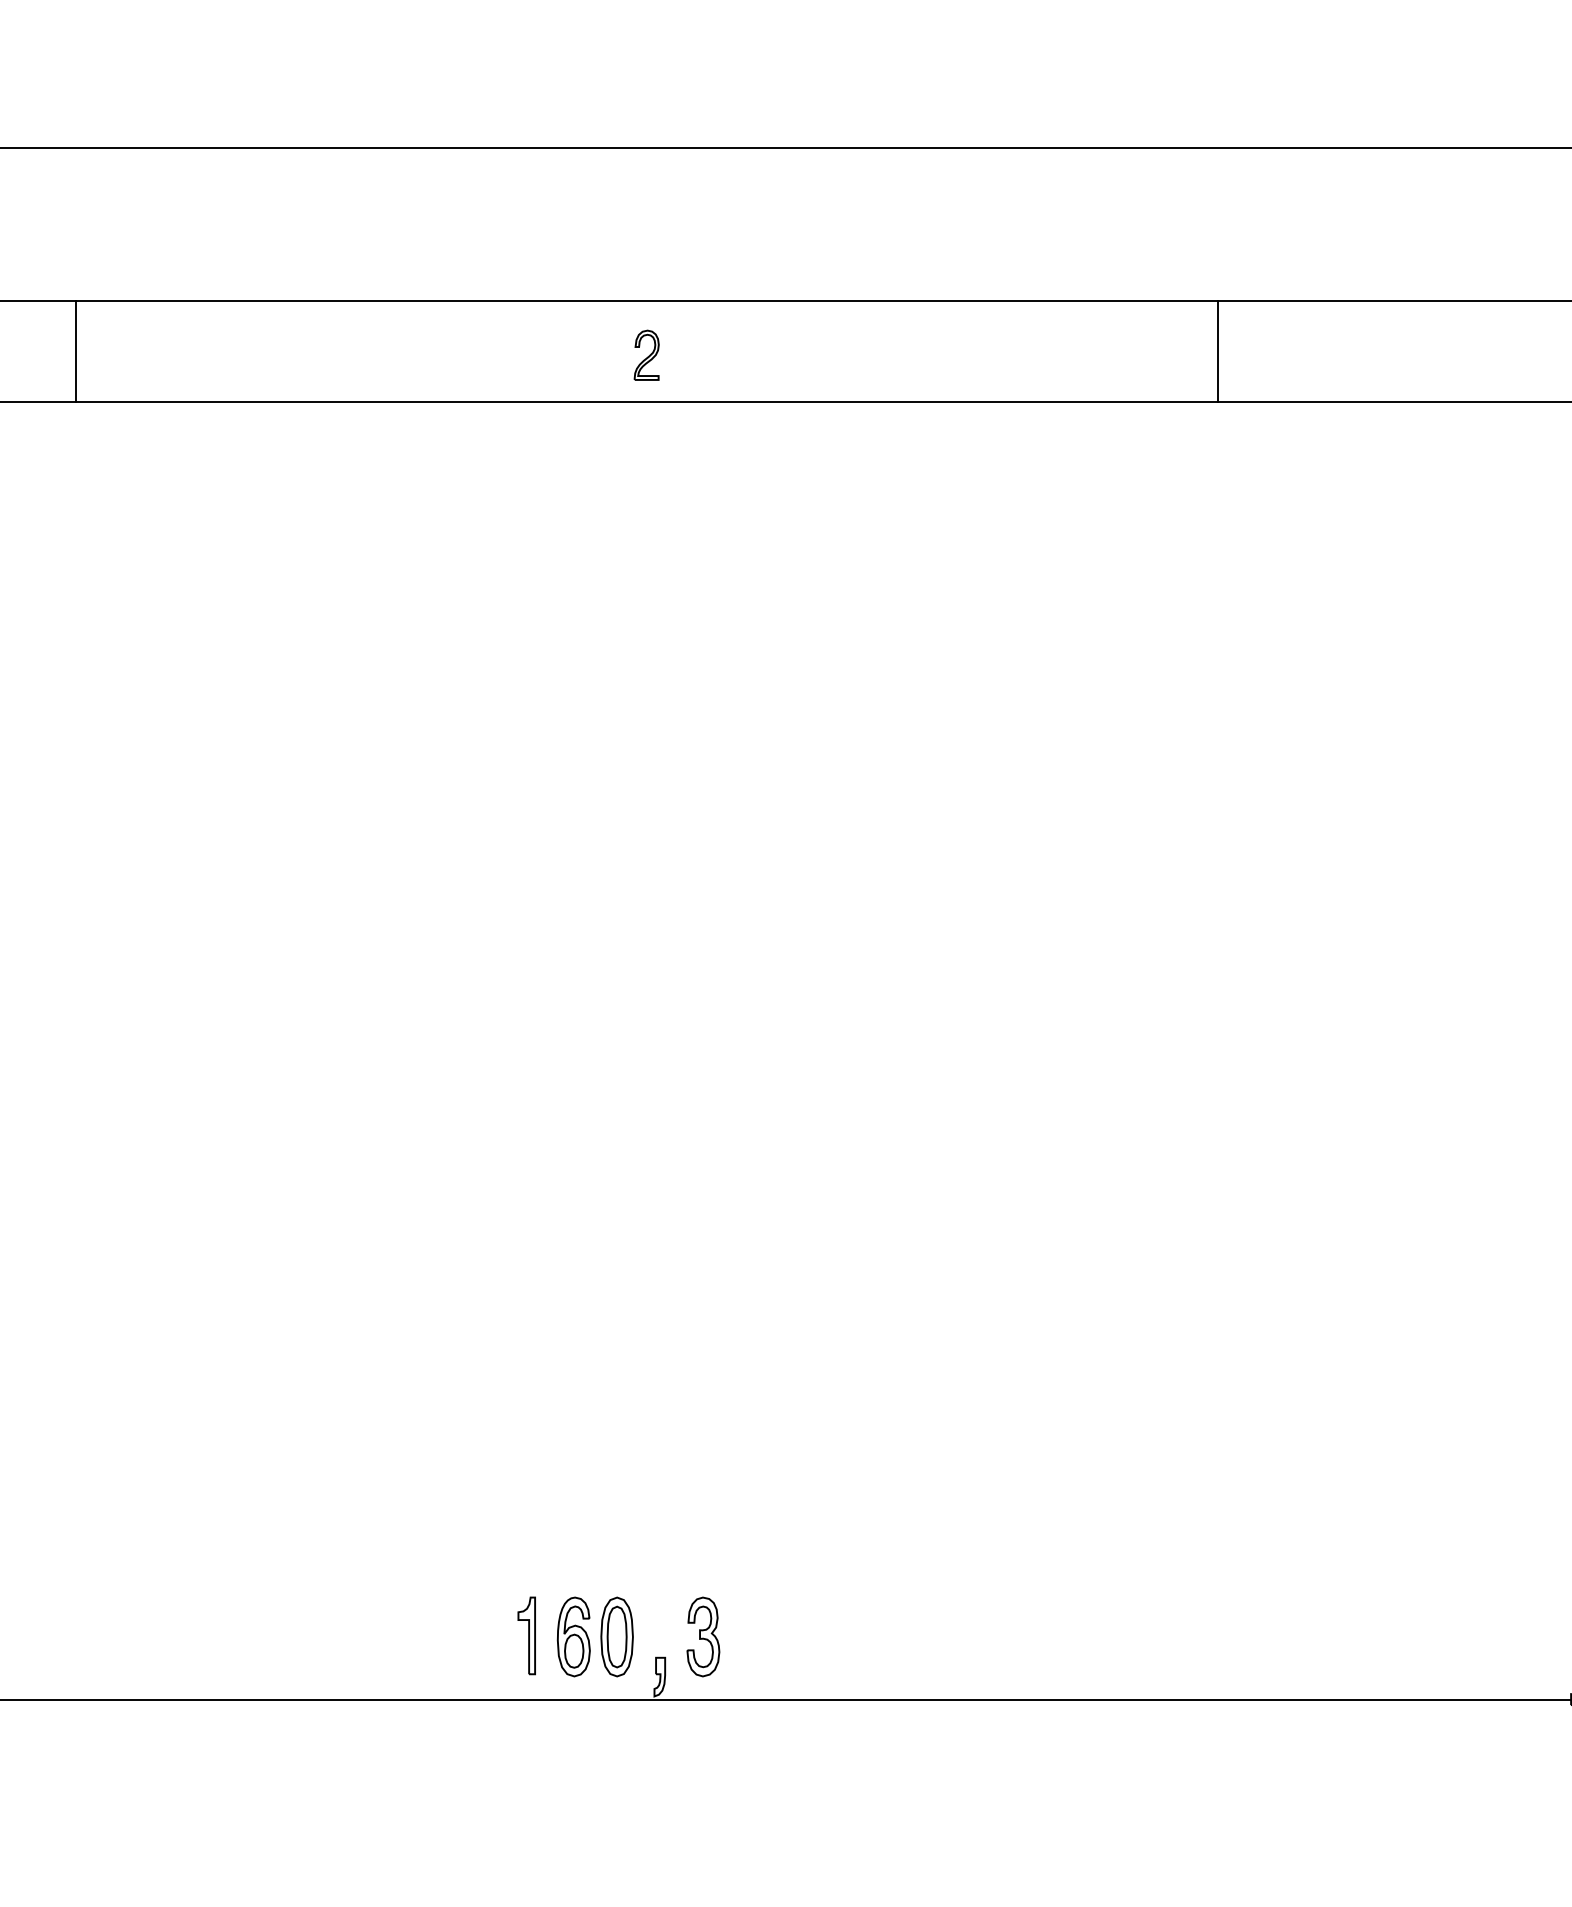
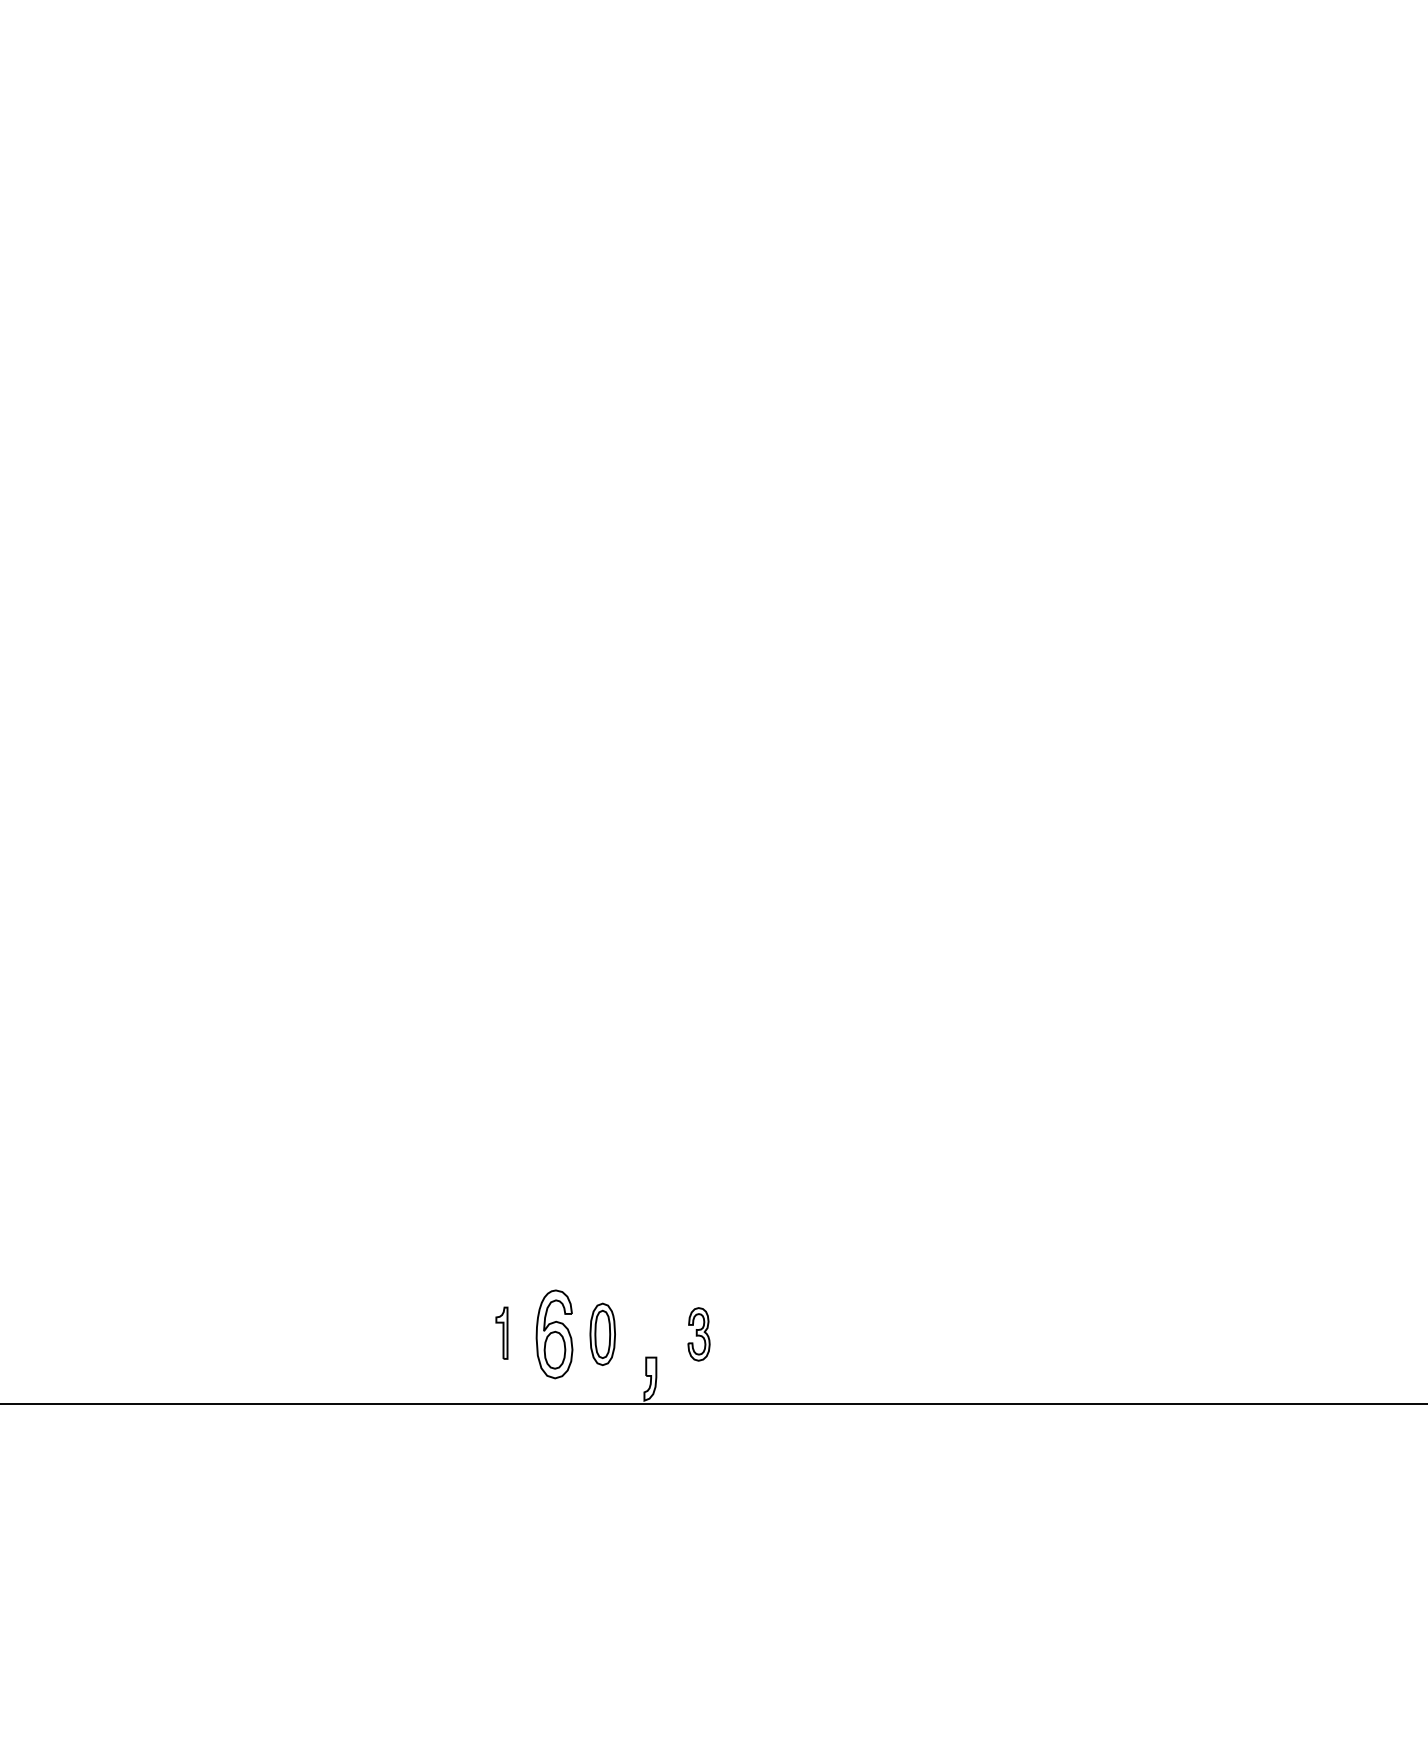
part: (526, 1635) -> (501, 1332), size x0.6
part: (616, 1636) -> (602, 1333), size x0.7
part: (703, 1636) -> (699, 1333), size x0.6

